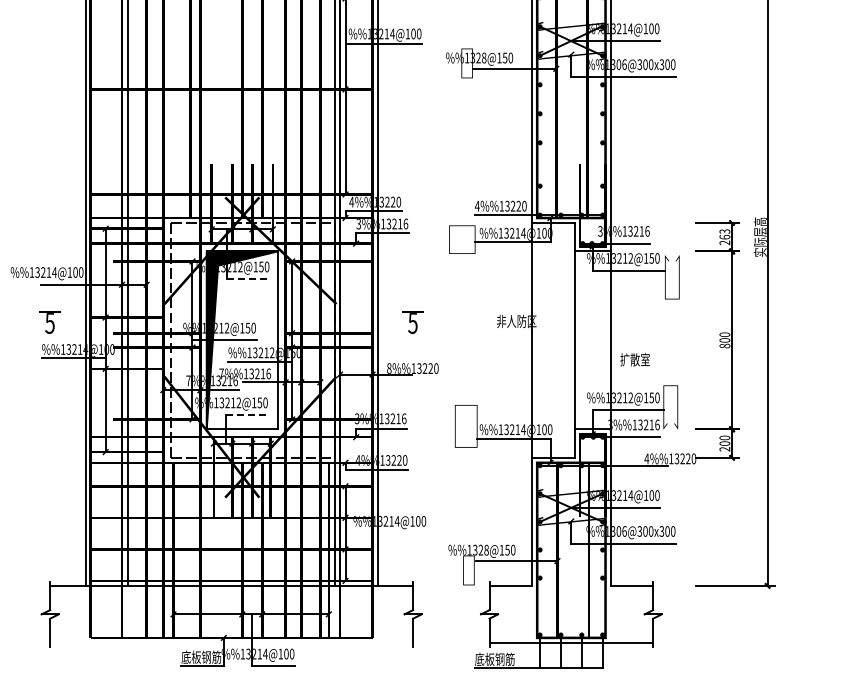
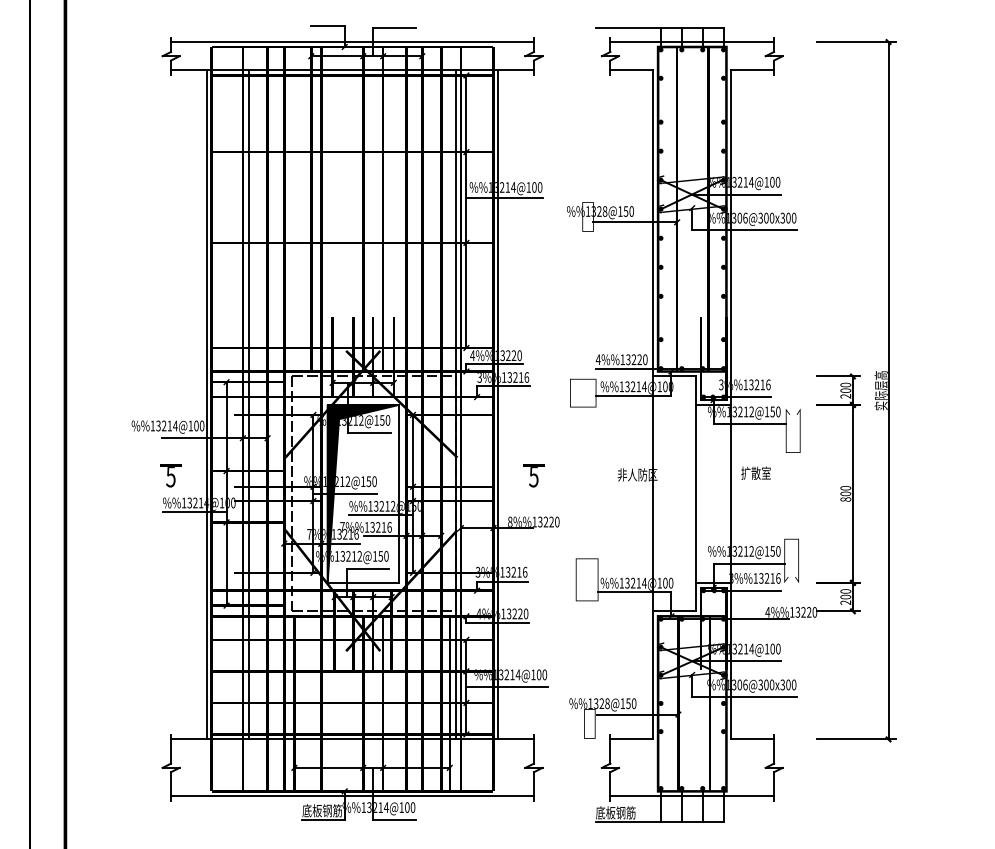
text: (724, 234) -> (845, 387), 263 -> 200
line: (249, 279) -> (370, 432), dashed -> solid
text: (634, 359) -> (755, 472), moved
line: (247, 415) -> (368, 568), dashed -> solid
line: (385, 534) -> (506, 687), added
line: (231, 643) -> (352, 796), added

